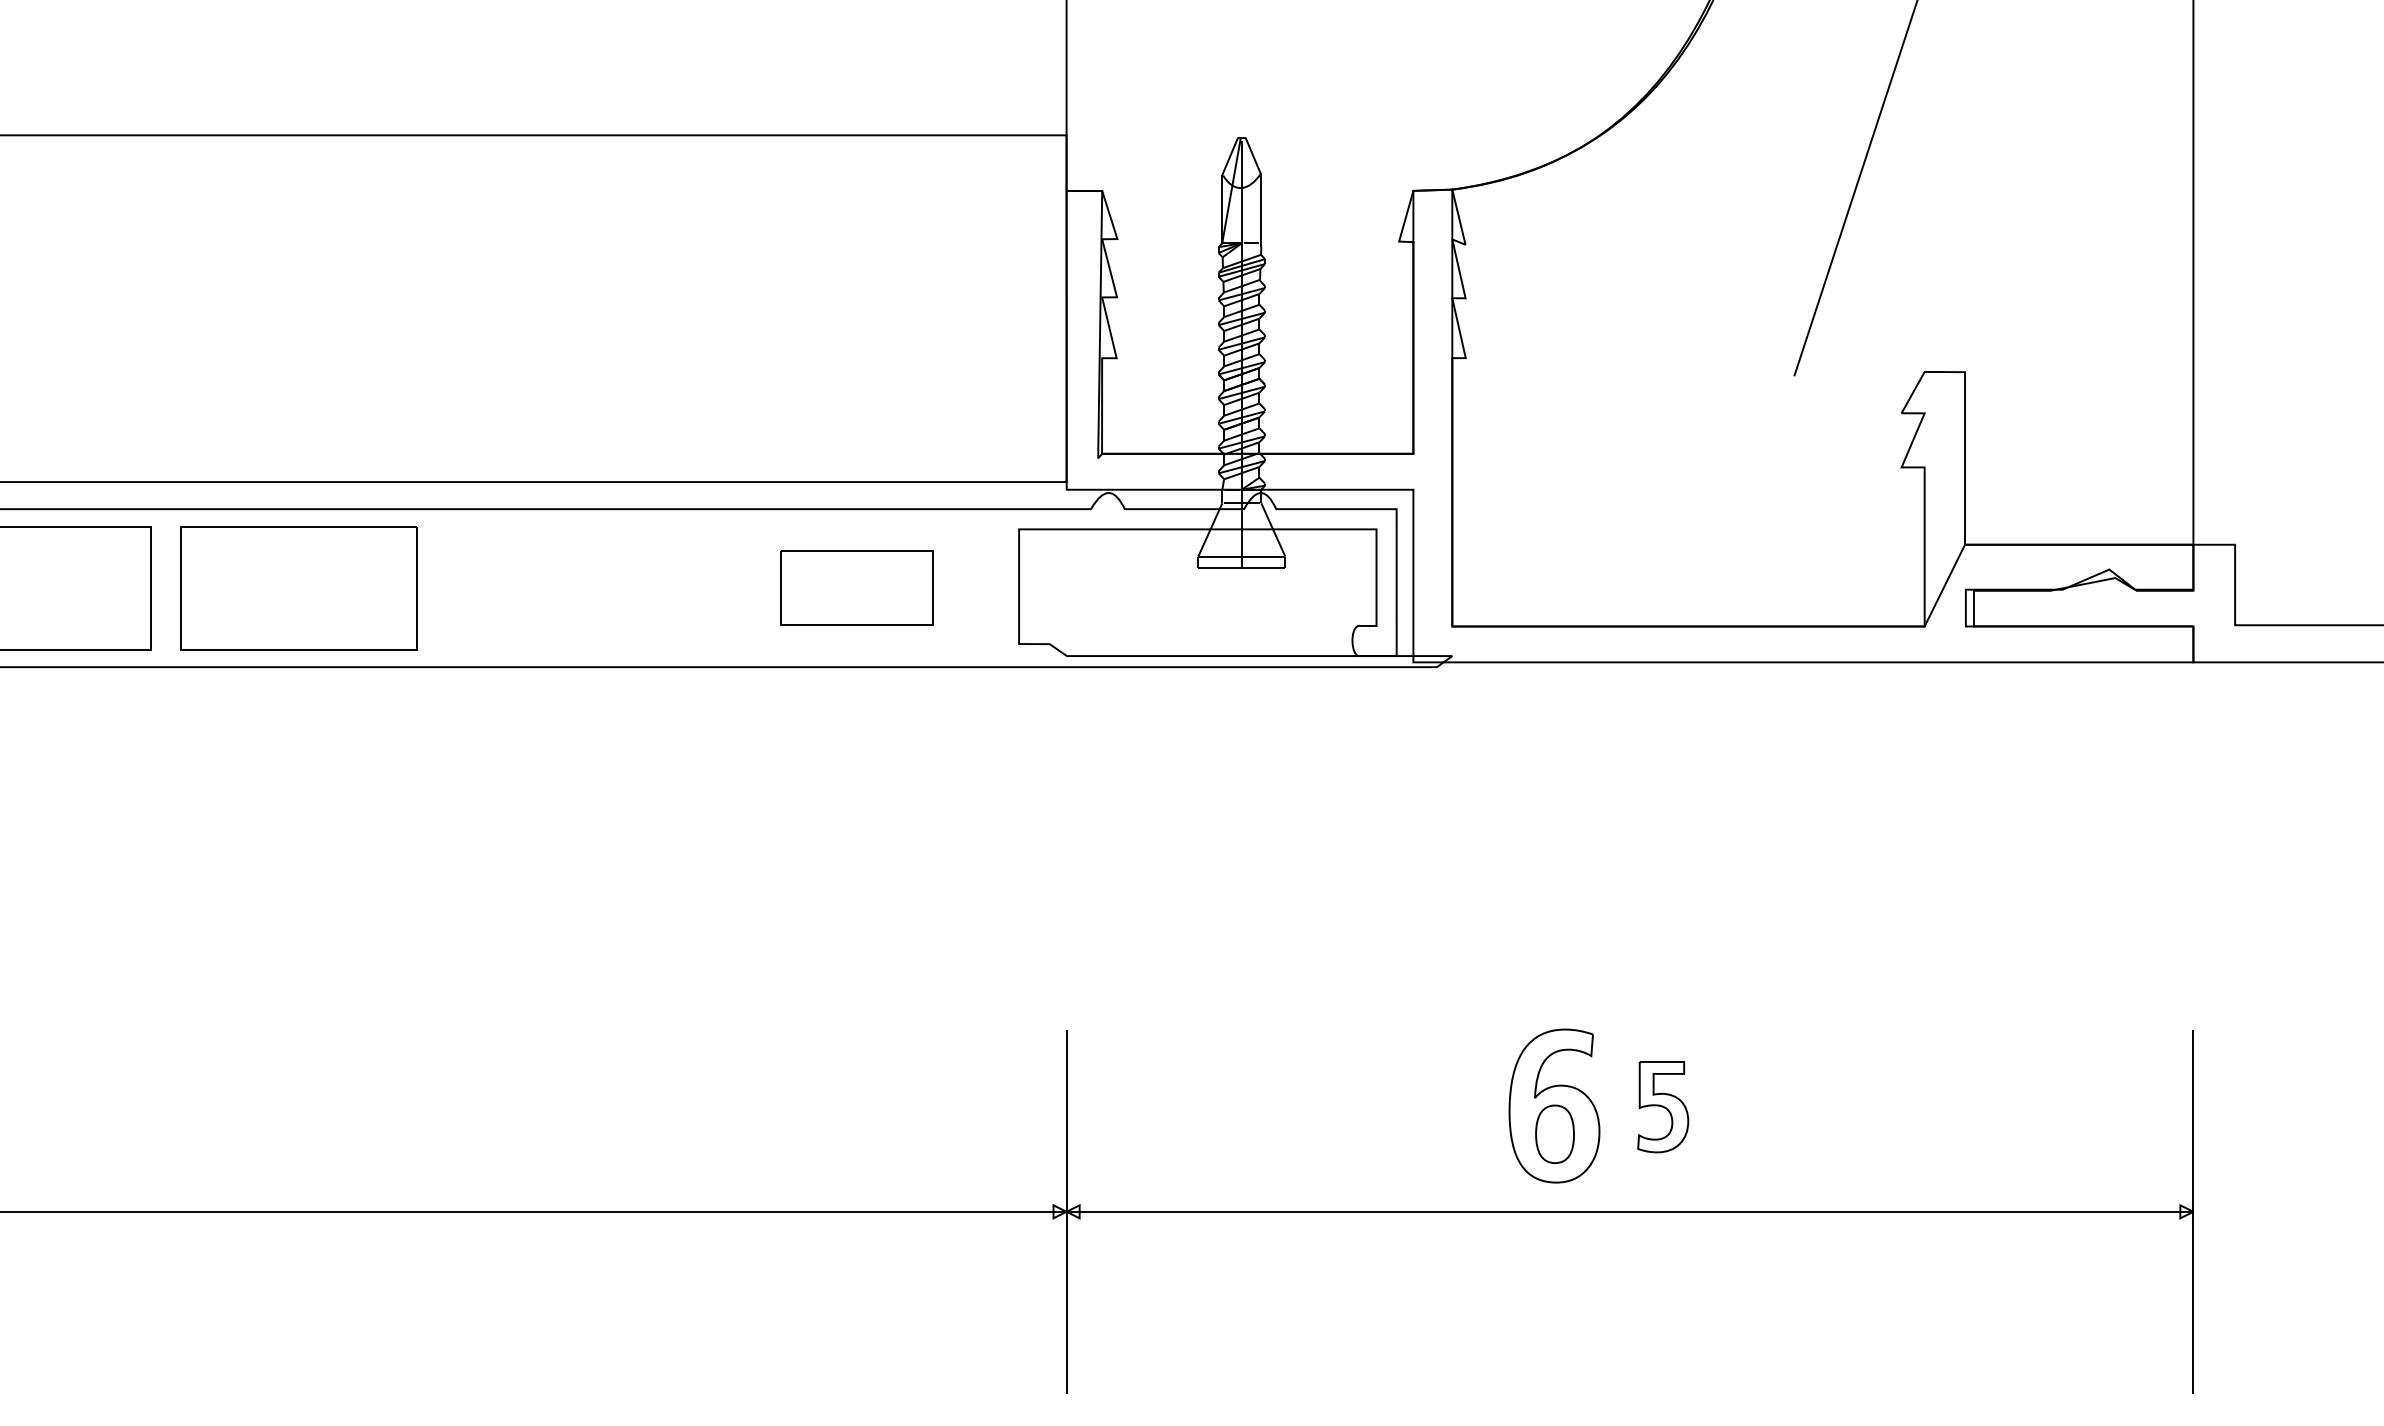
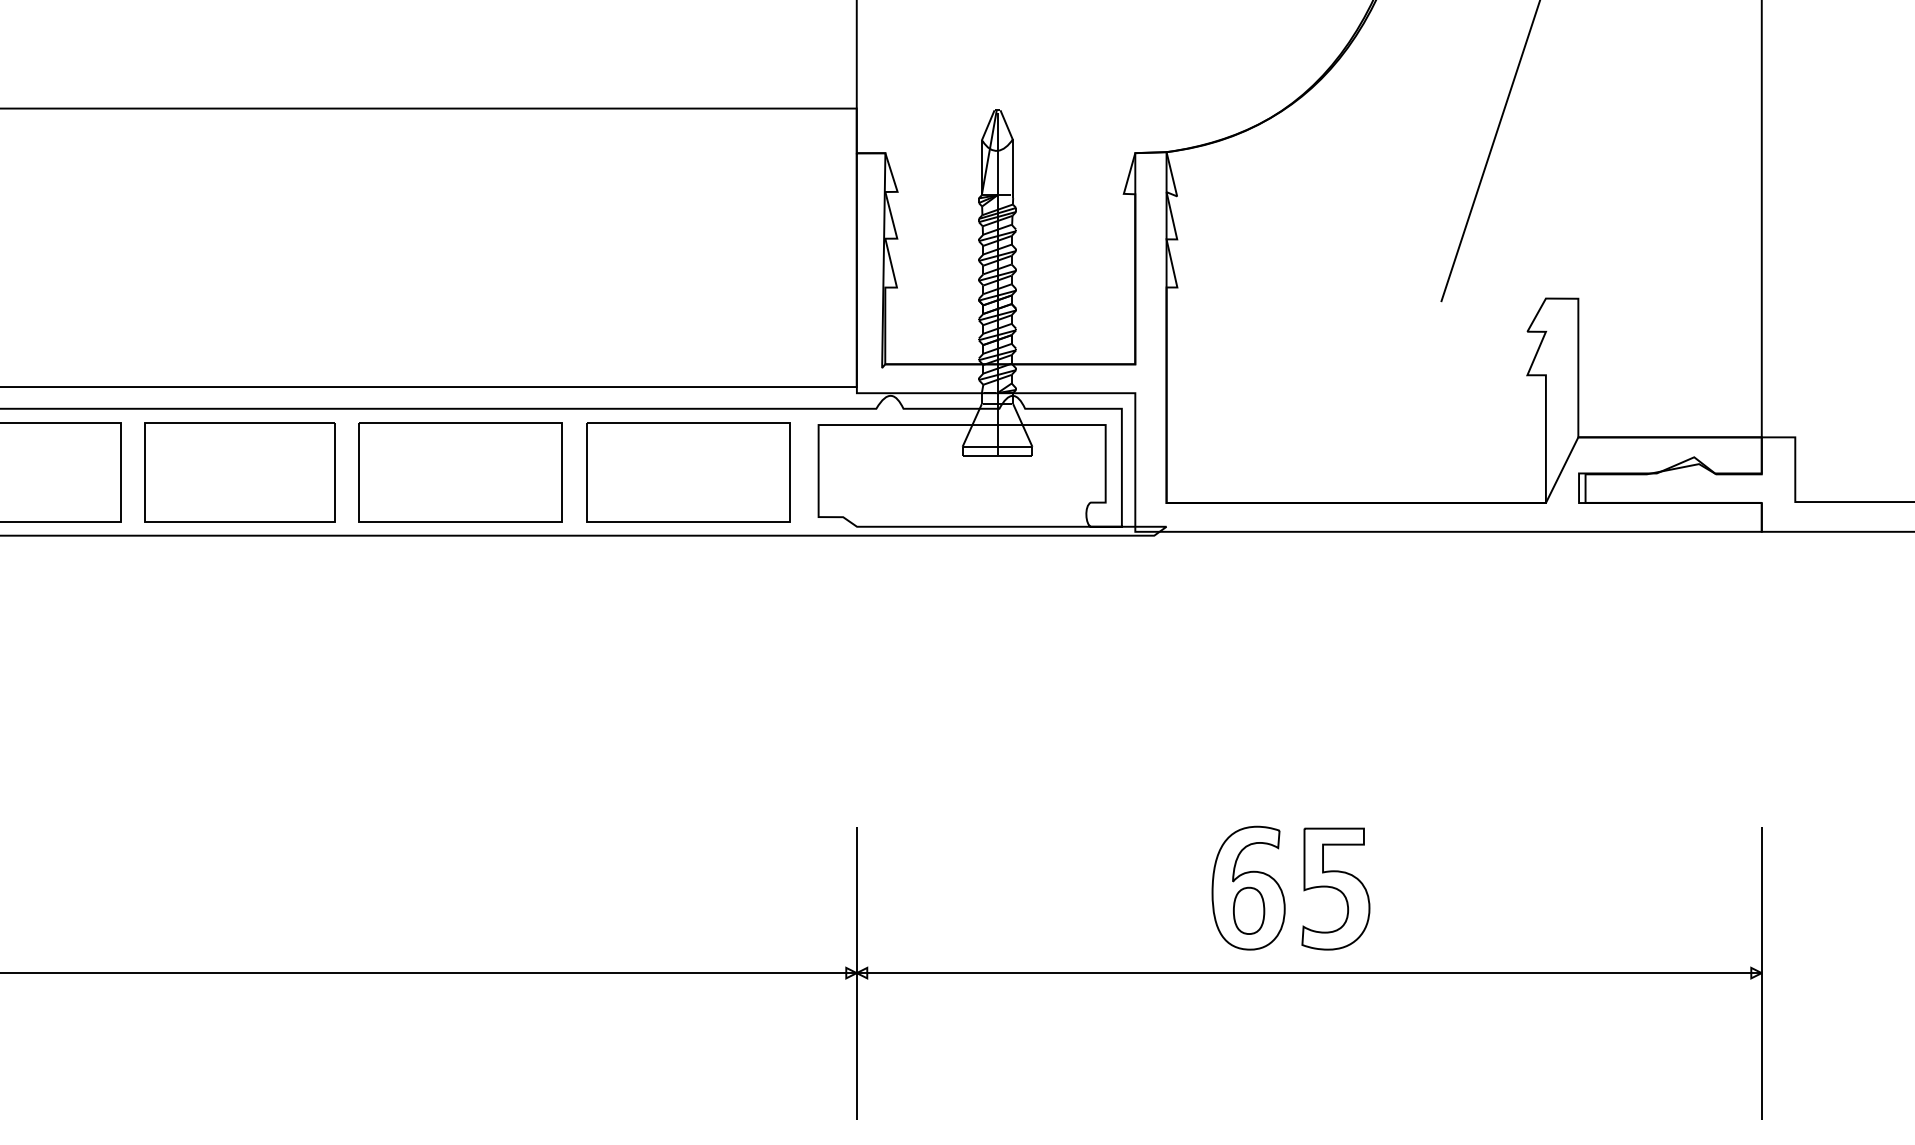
part: (573, 588) -> (460, 472), added
part: (857, 588) -> (688, 472), size x1.67
part: (1662, 1106) -> (1335, 888), size x1.67

